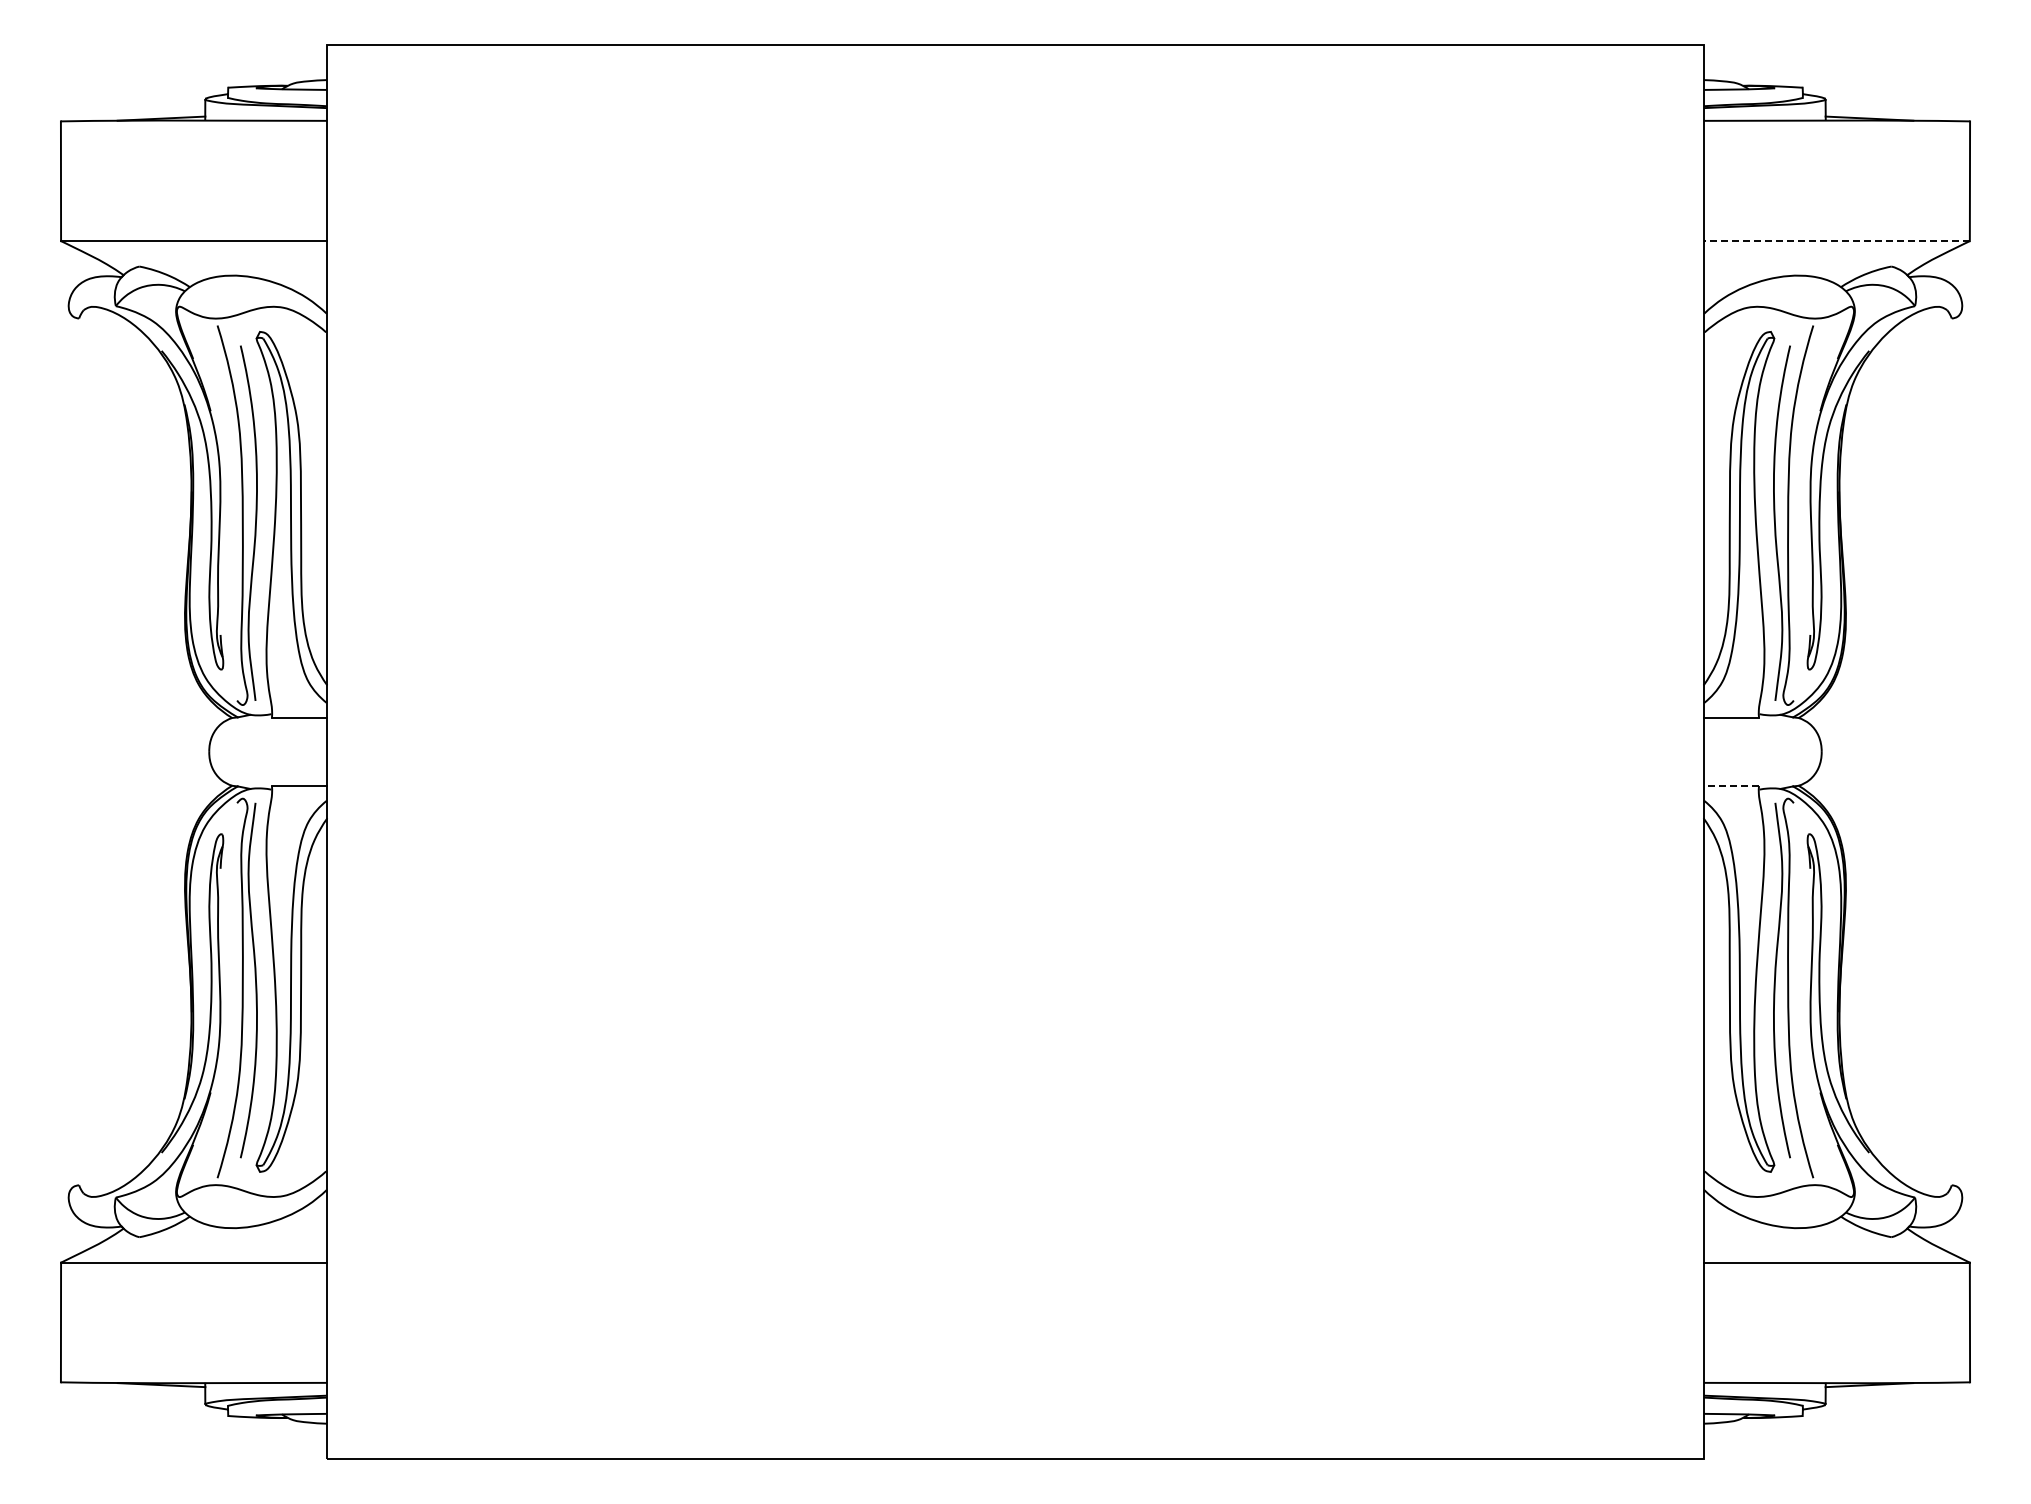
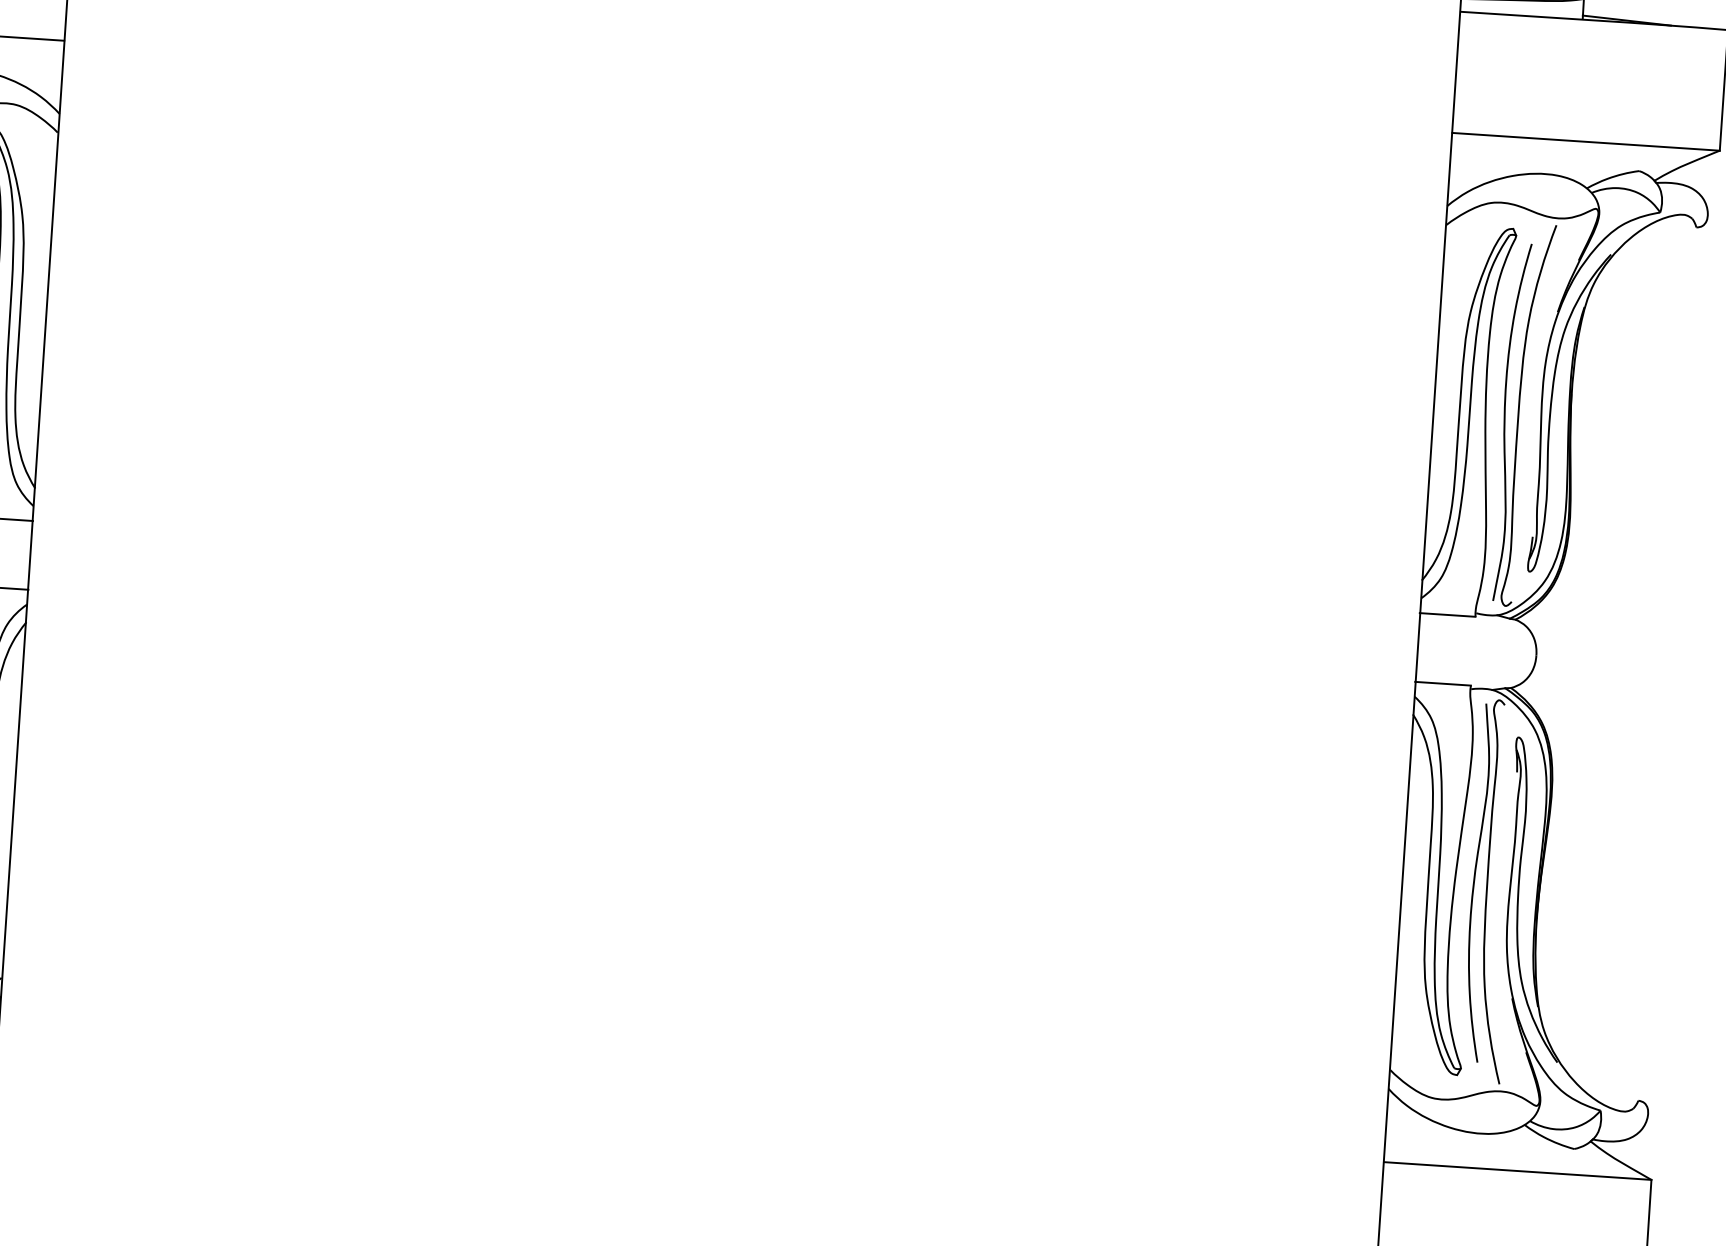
line: (1837, 241) -> (1586, 142), dashed -> solid
line: (1731, 786) -> (1443, 684), dashed -> solid

